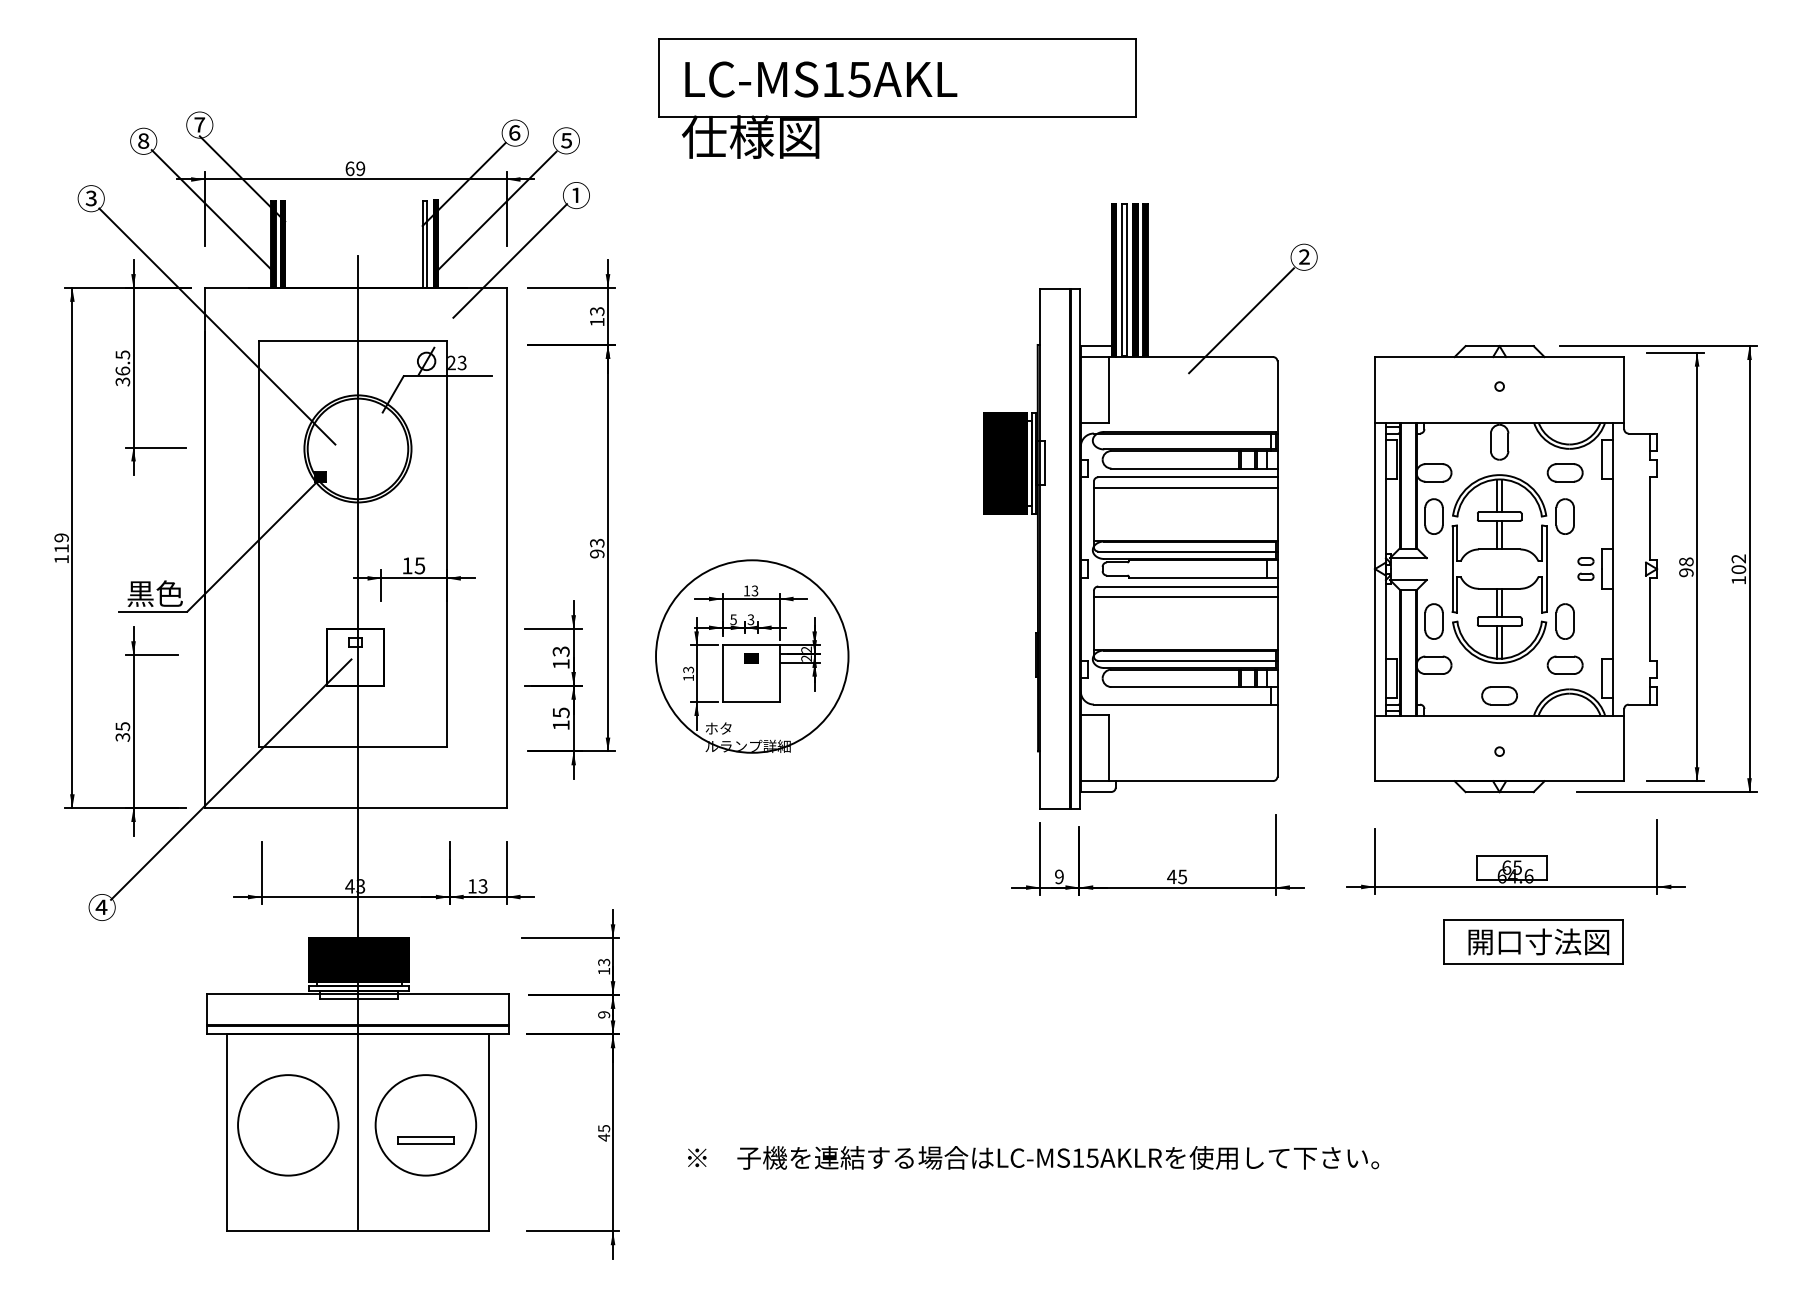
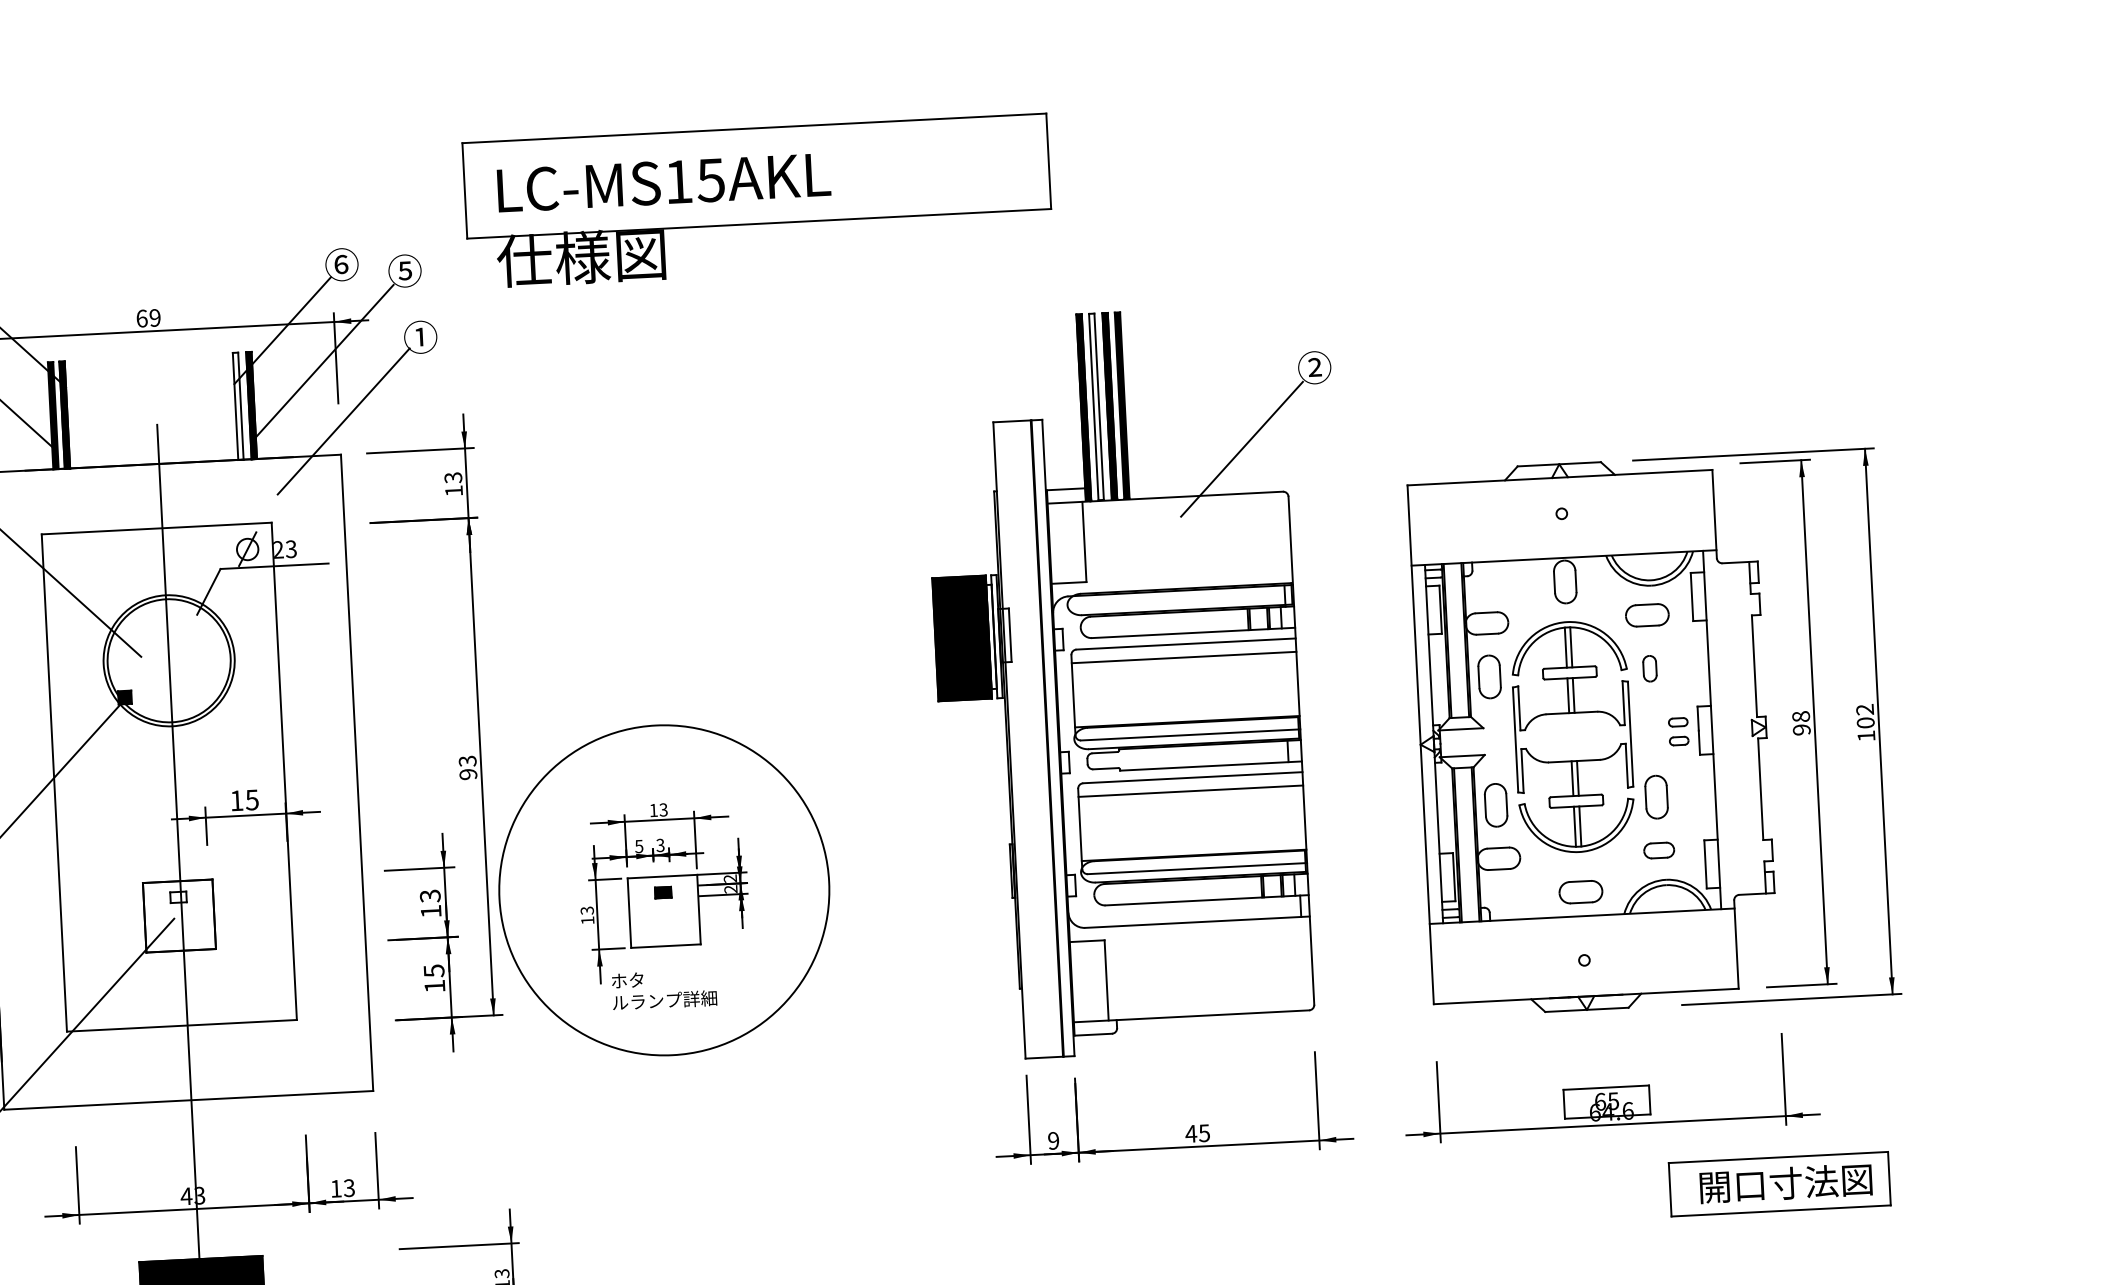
part: (897, 98) -> (758, 201), moved
part: (1564, 516) -> (1649, 668), size x0.6
circle: (752, 656) -> (664, 890), size x1.4
part: (1564, 664) -> (1658, 849), size x0.7
part: (1533, 941) -> (1779, 1183), moved

